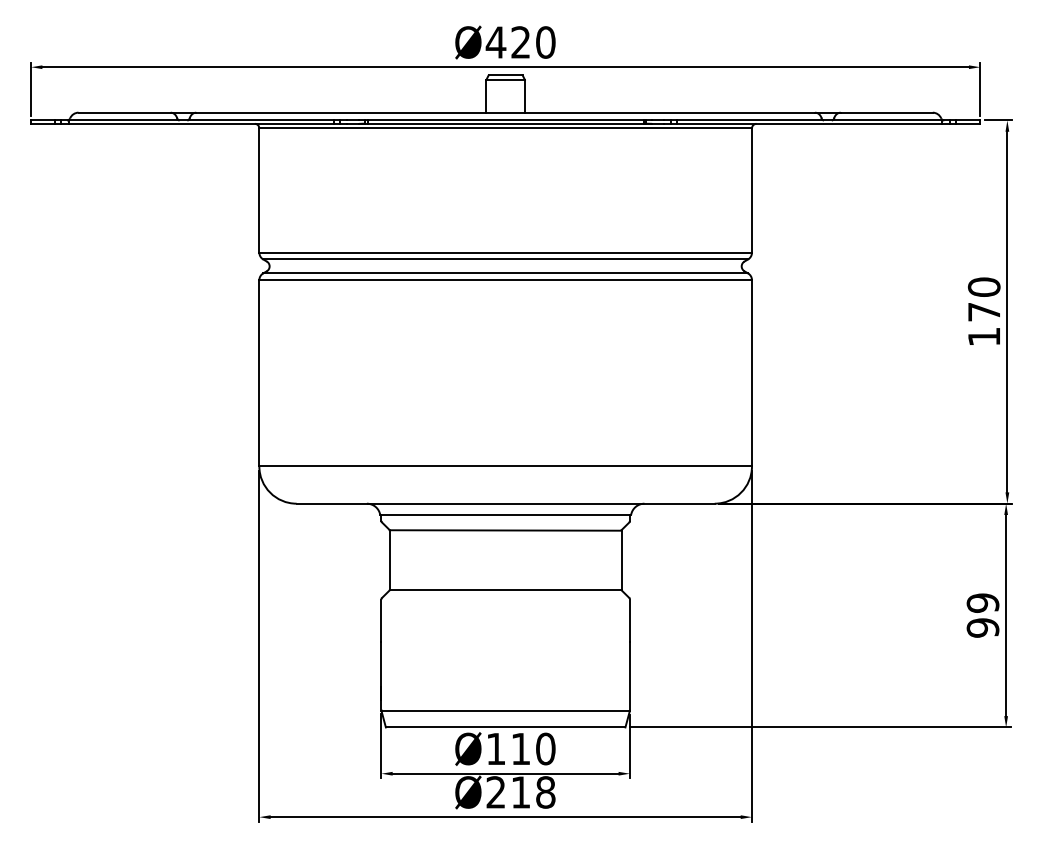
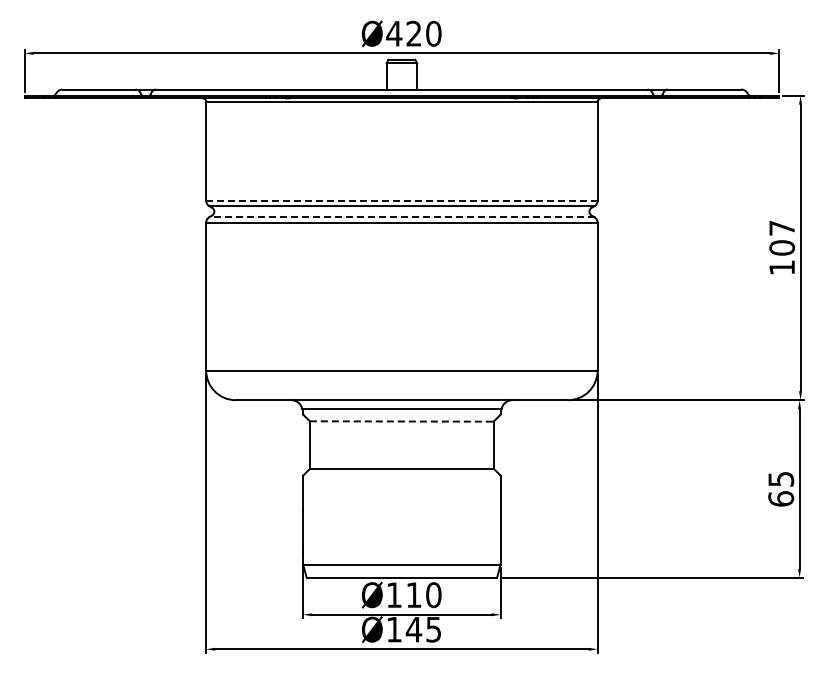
line: (505, 252) -> (401, 200), solid -> dashed
line: (505, 273) -> (401, 217), solid -> dashed
text: (984, 298) -> (782, 237), 170 -> 107
line: (506, 530) -> (402, 421), solid -> dashed
text: (983, 614) -> (781, 488), 99 -> 65
text: (520, 792) -> (413, 629), Ø218 -> Ø145

